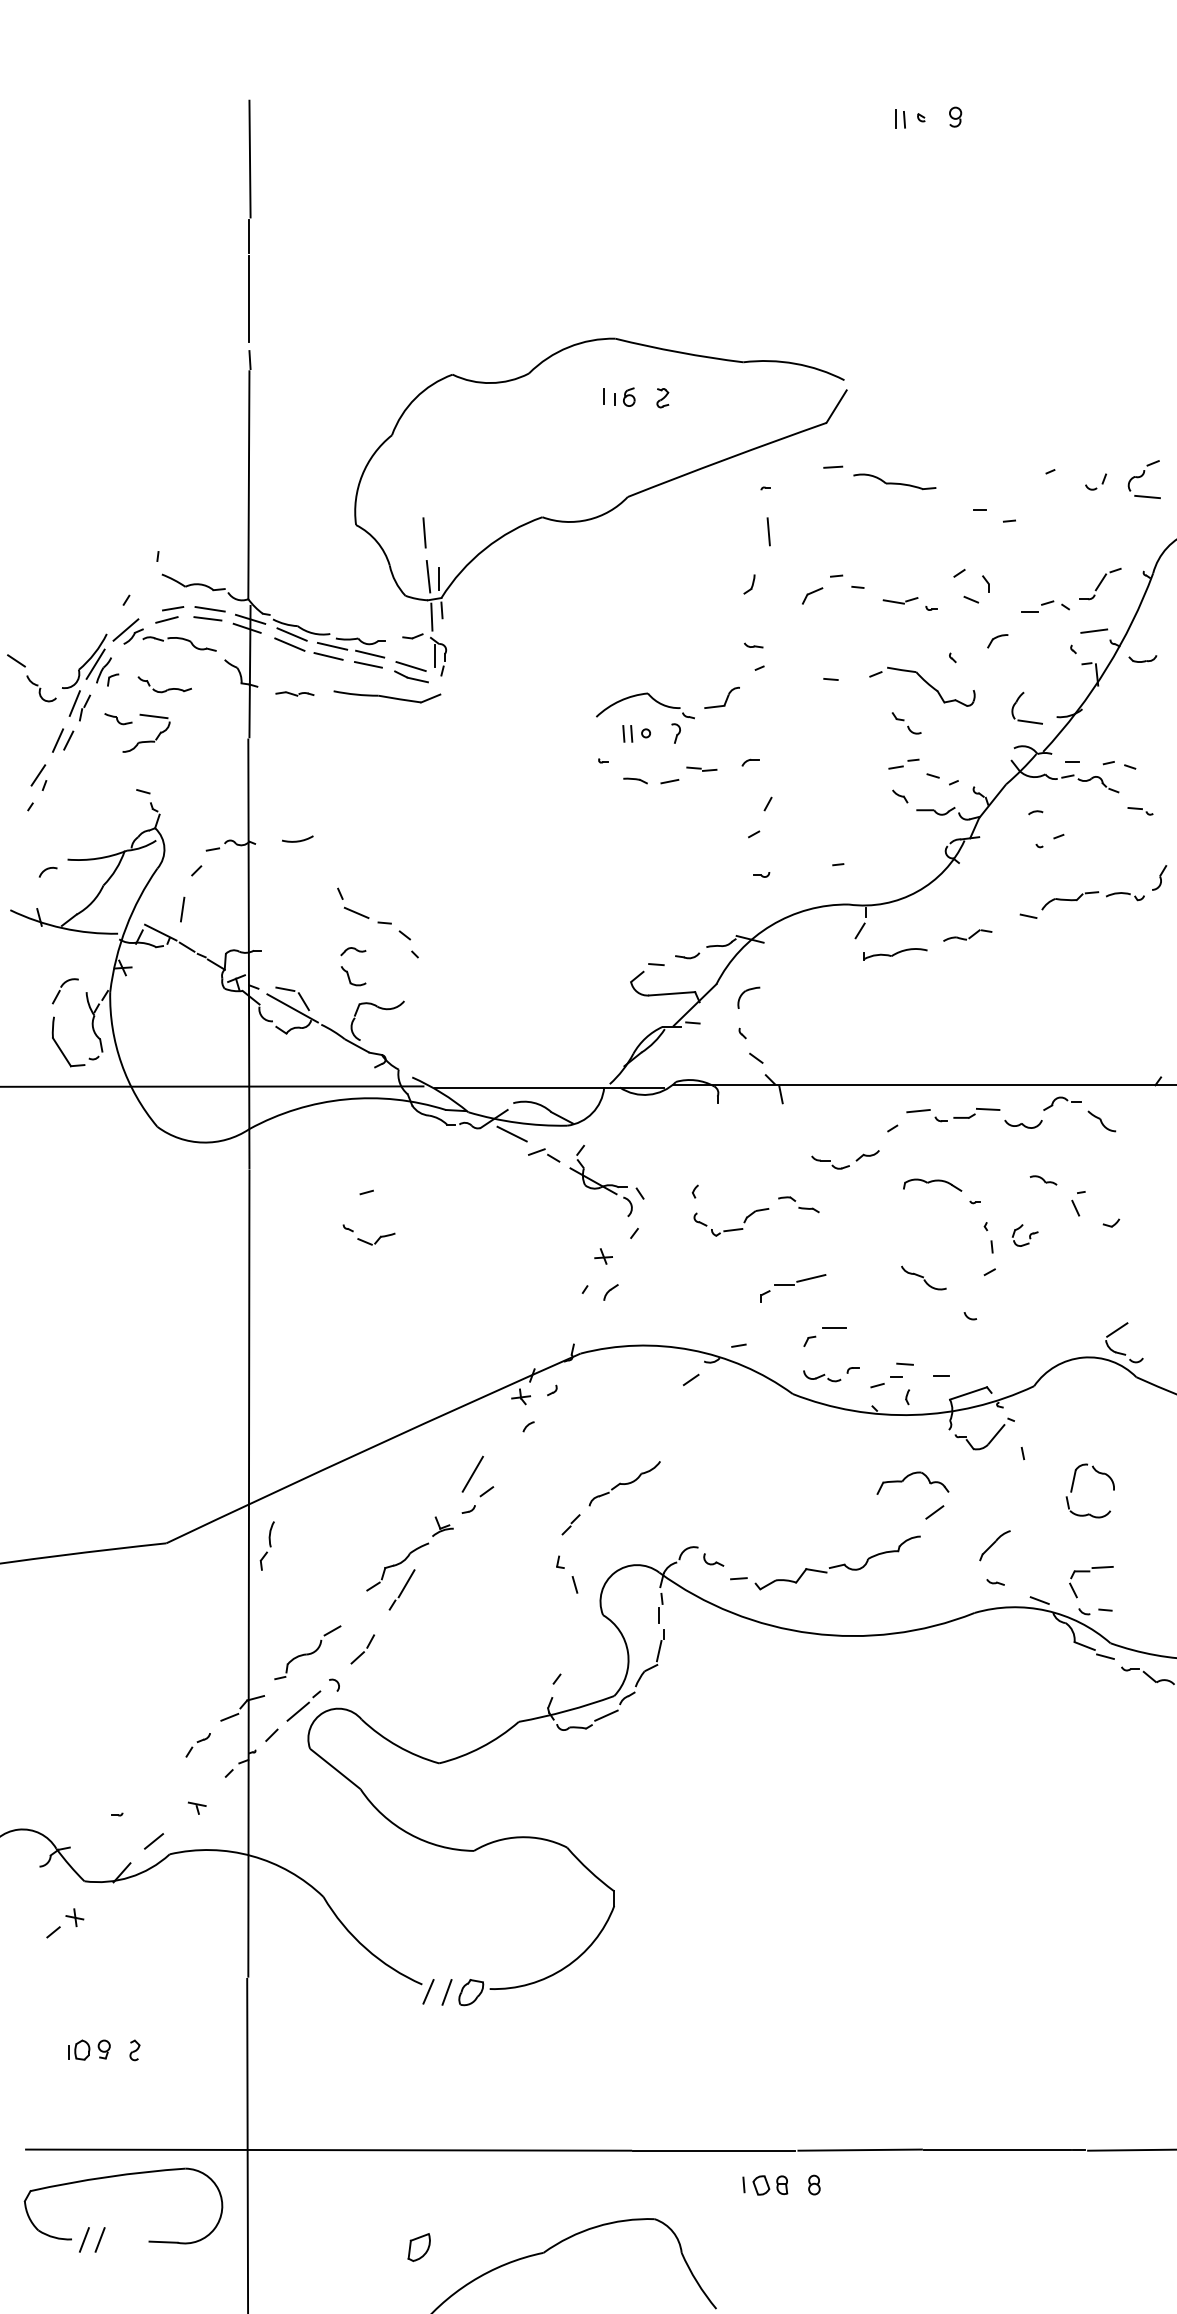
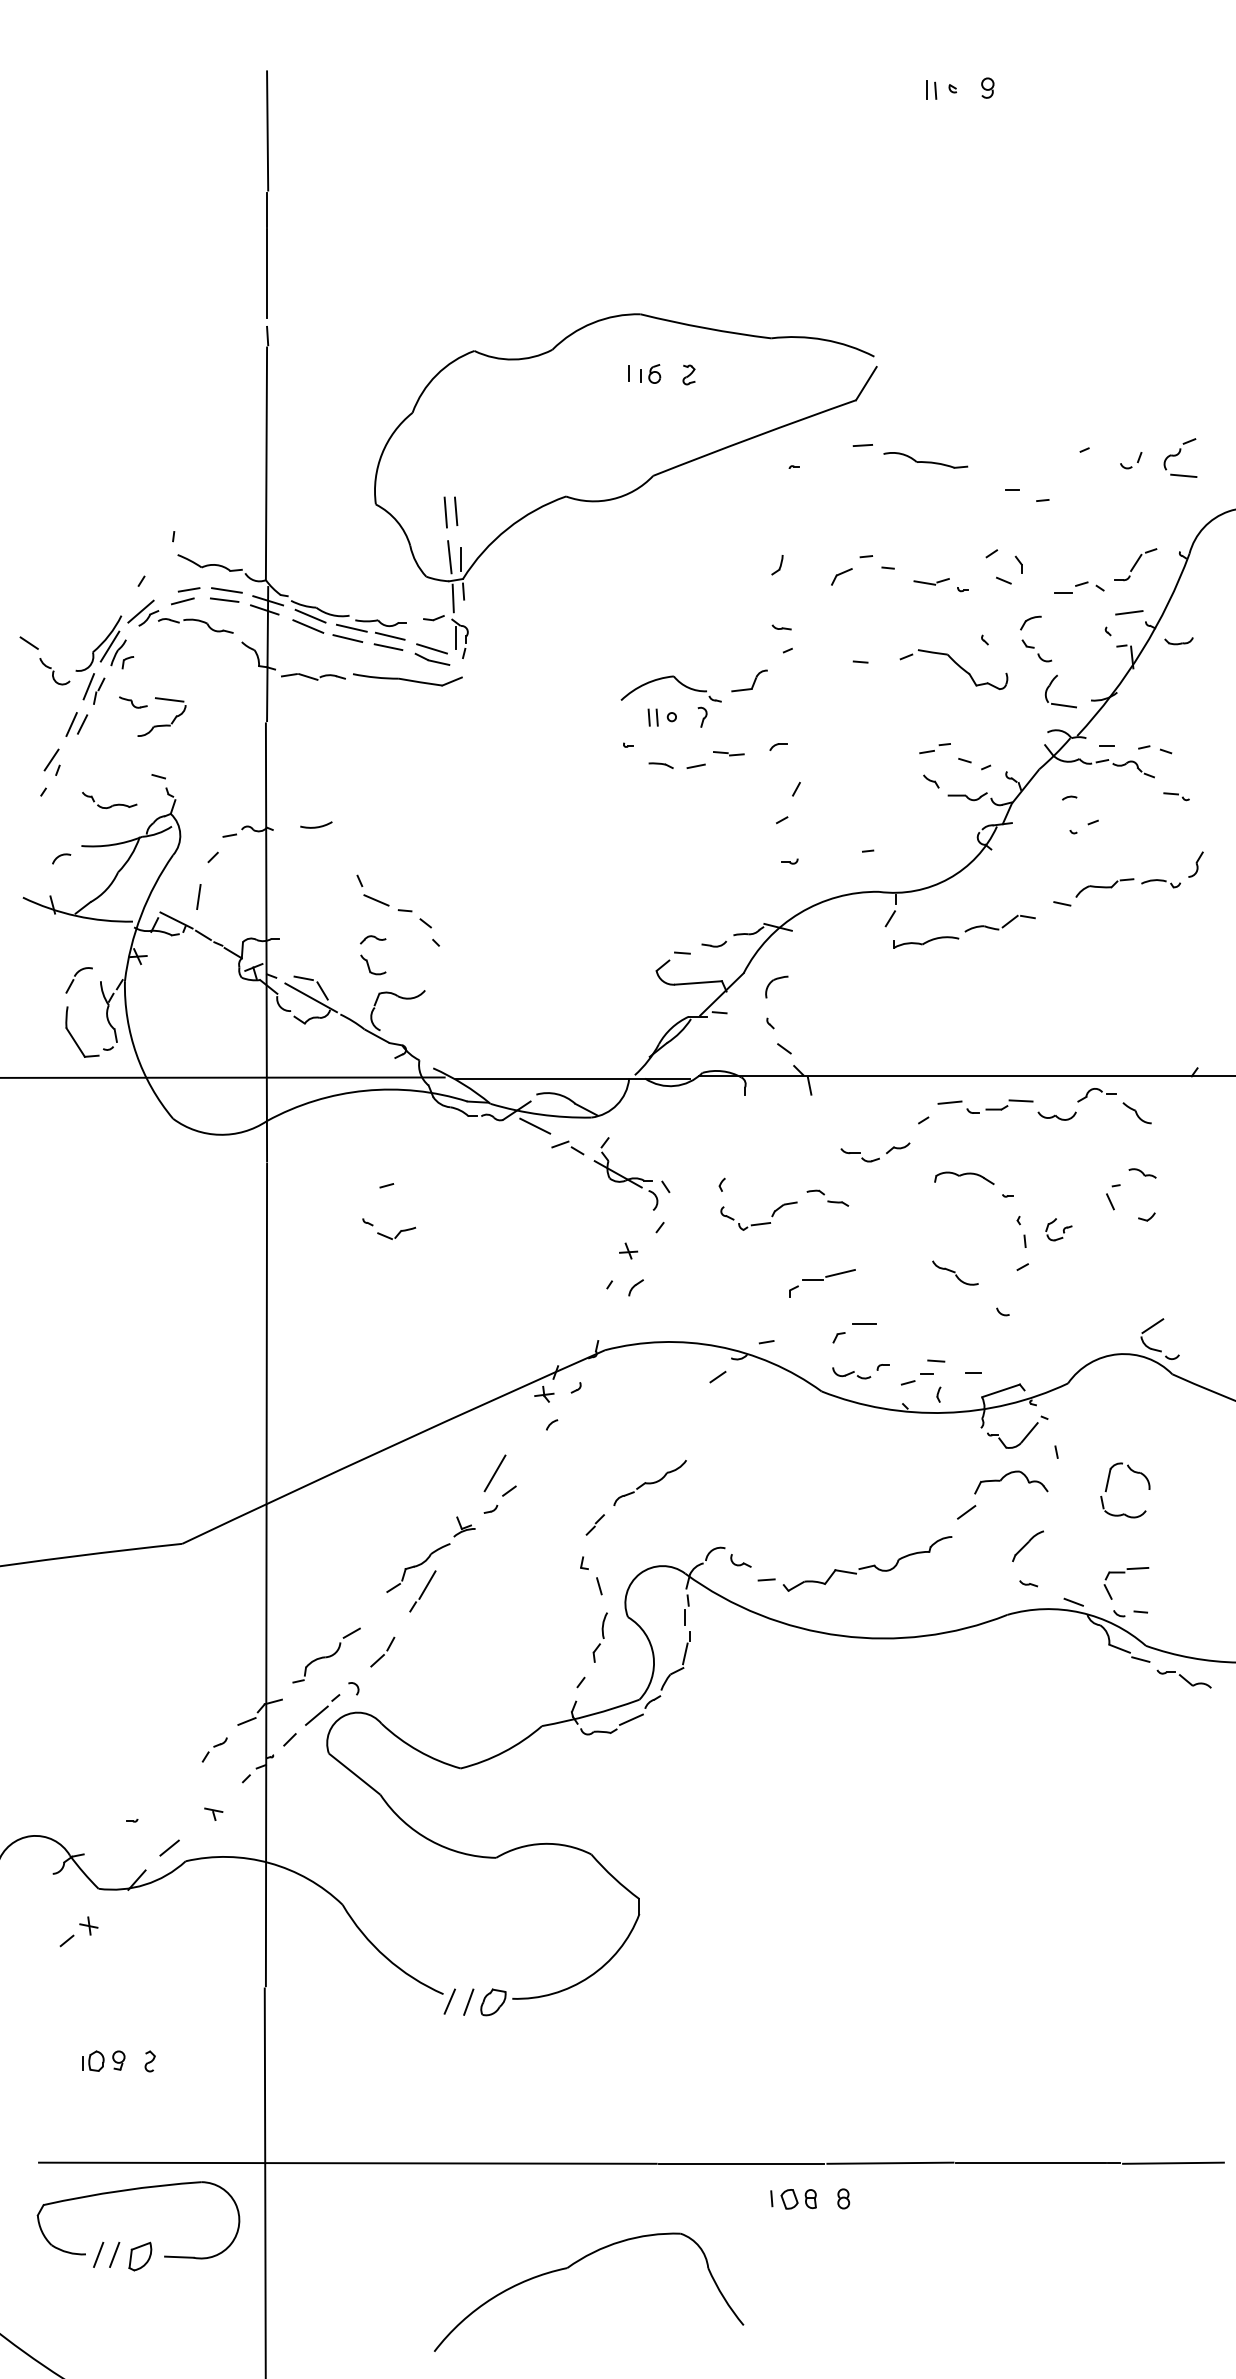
line: (769, 530) -> (456, 510), moved
part: (164, 684) -> (109, 800), moved
part: (294, 693) -> (313, 676), size x1.67
part: (906, 722) -> (1036, 650), moved
part: (967, 935) -> (999, 923), size x1.43
part: (1043, 1180) -> (1142, 1173), moved
part: (908, 1477) -> (1006, 1476), moved
part: (266, 1545) -> (599, 1637), moved
part: (419, 2247) -> (140, 2256), moved

